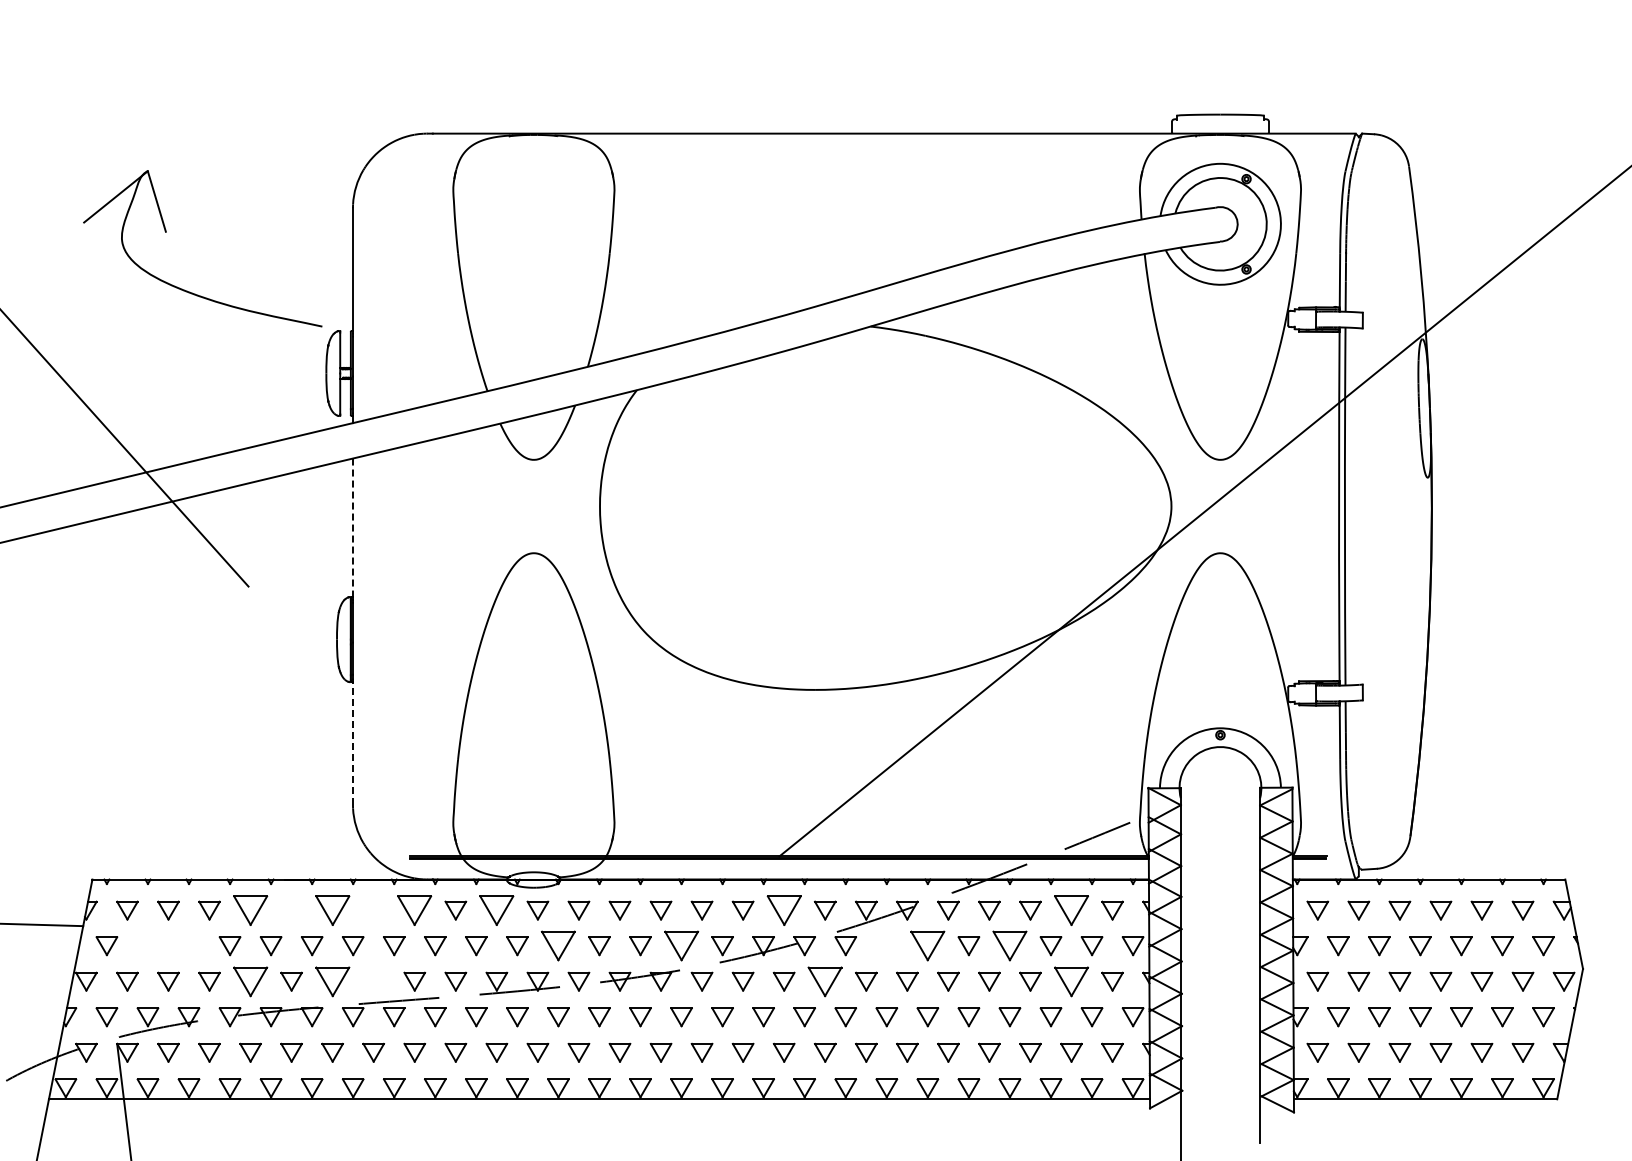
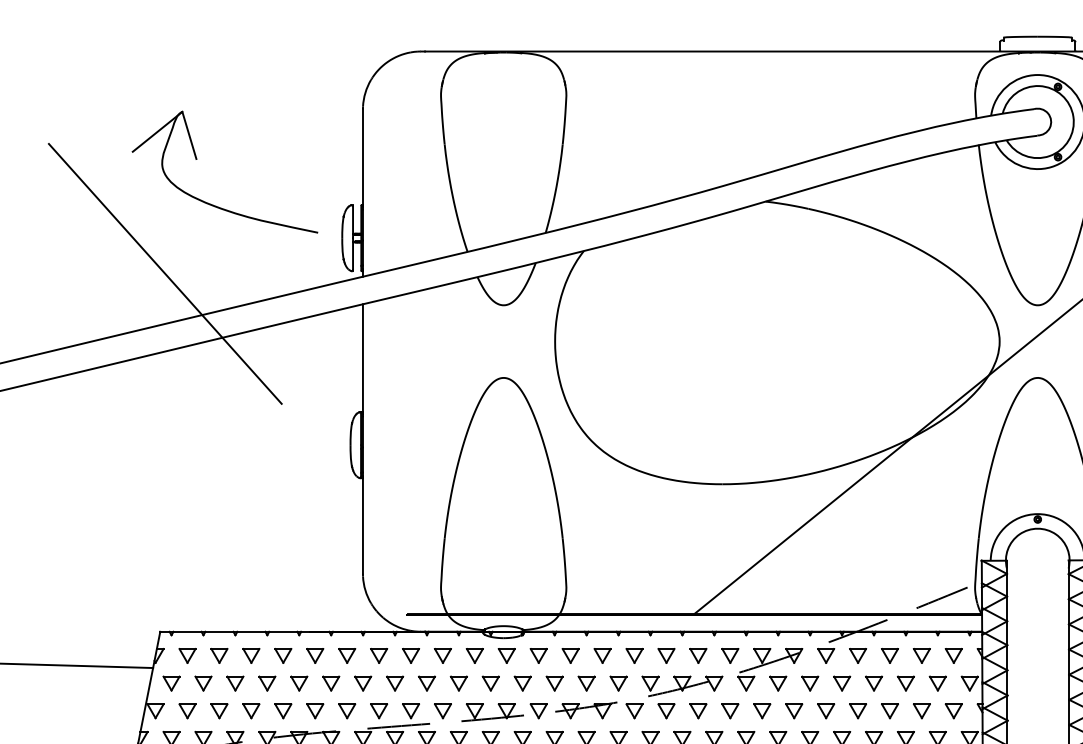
part: (166, 232) -> (196, 159), moved
line: (352, 528) -> (362, 358), dashed -> solid
line: (352, 743) -> (362, 525), dashed -> solid
part: (250, 910) -> (283, 655), size x0.62
part: (291, 910) -> (315, 655), added
part: (332, 910) -> (347, 655), size x0.62
part: (373, 910) -> (378, 655), added
part: (414, 910) -> (410, 655), size x0.62
part: (496, 910) -> (474, 655), size x0.62
part: (783, 910) -> (697, 655), size x0.62
part: (1071, 910) -> (921, 655), size x0.62
part: (147, 946) -> (203, 683), added
part: (188, 946) -> (235, 683), added
part: (558, 946) -> (522, 683), size x0.62
part: (681, 946) -> (618, 683), size x0.62
part: (886, 946) -> (777, 683), added
part: (927, 946) -> (809, 683), size x0.62
part: (1009, 946) -> (873, 683), size x0.62
part: (250, 981) -> (283, 711), size x0.62
part: (332, 981) -> (347, 711), size x0.62
part: (373, 981) -> (378, 711), added
part: (825, 981) -> (730, 711), size x0.62
part: (1071, 981) -> (921, 711), size x0.62

